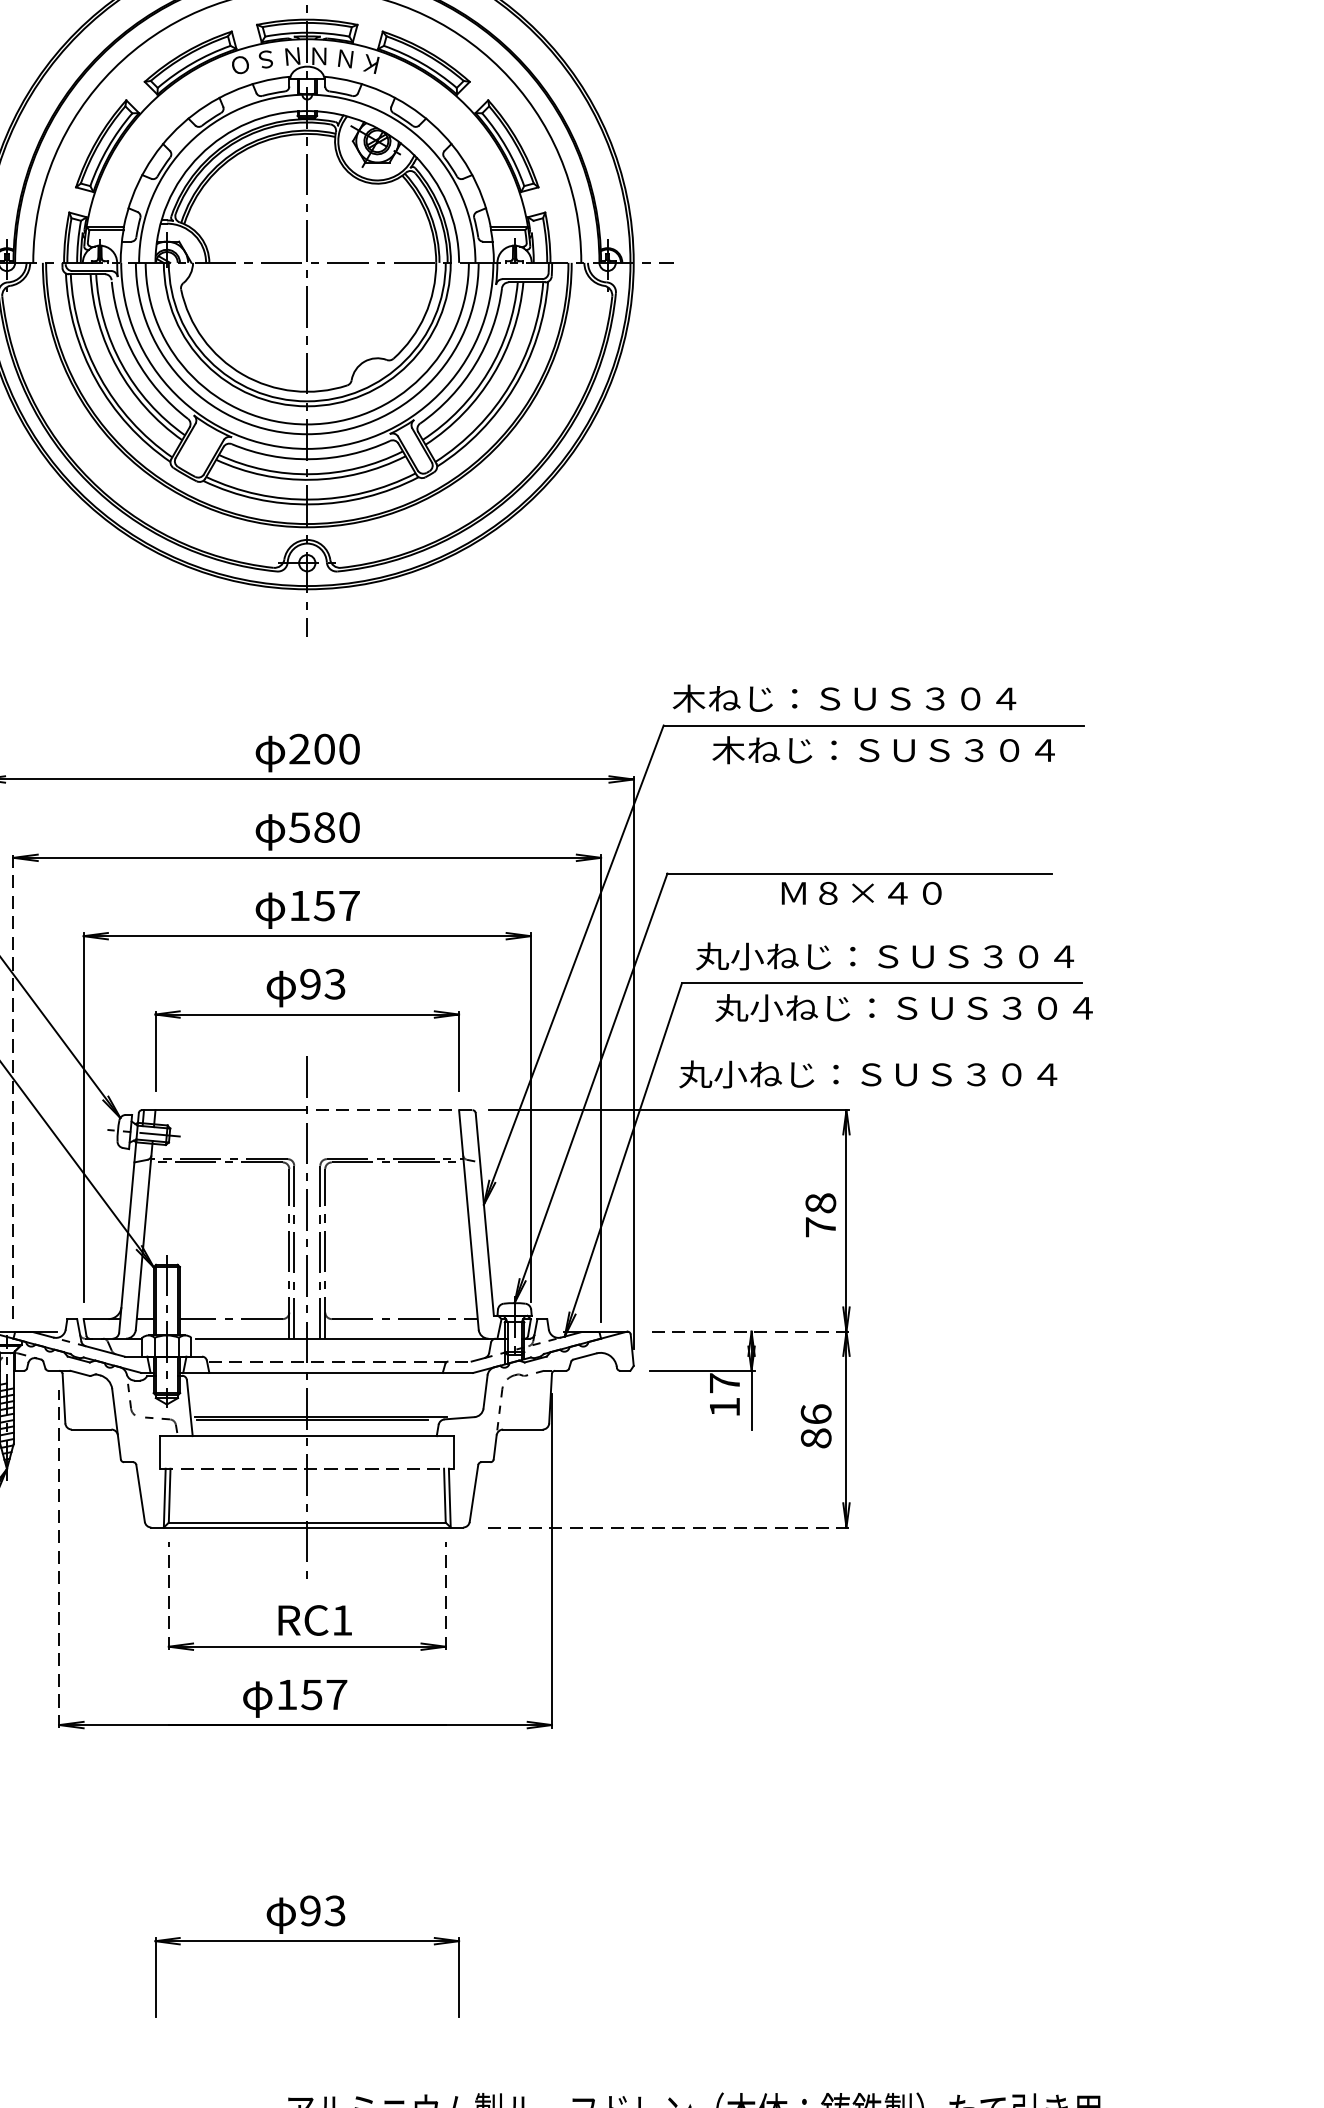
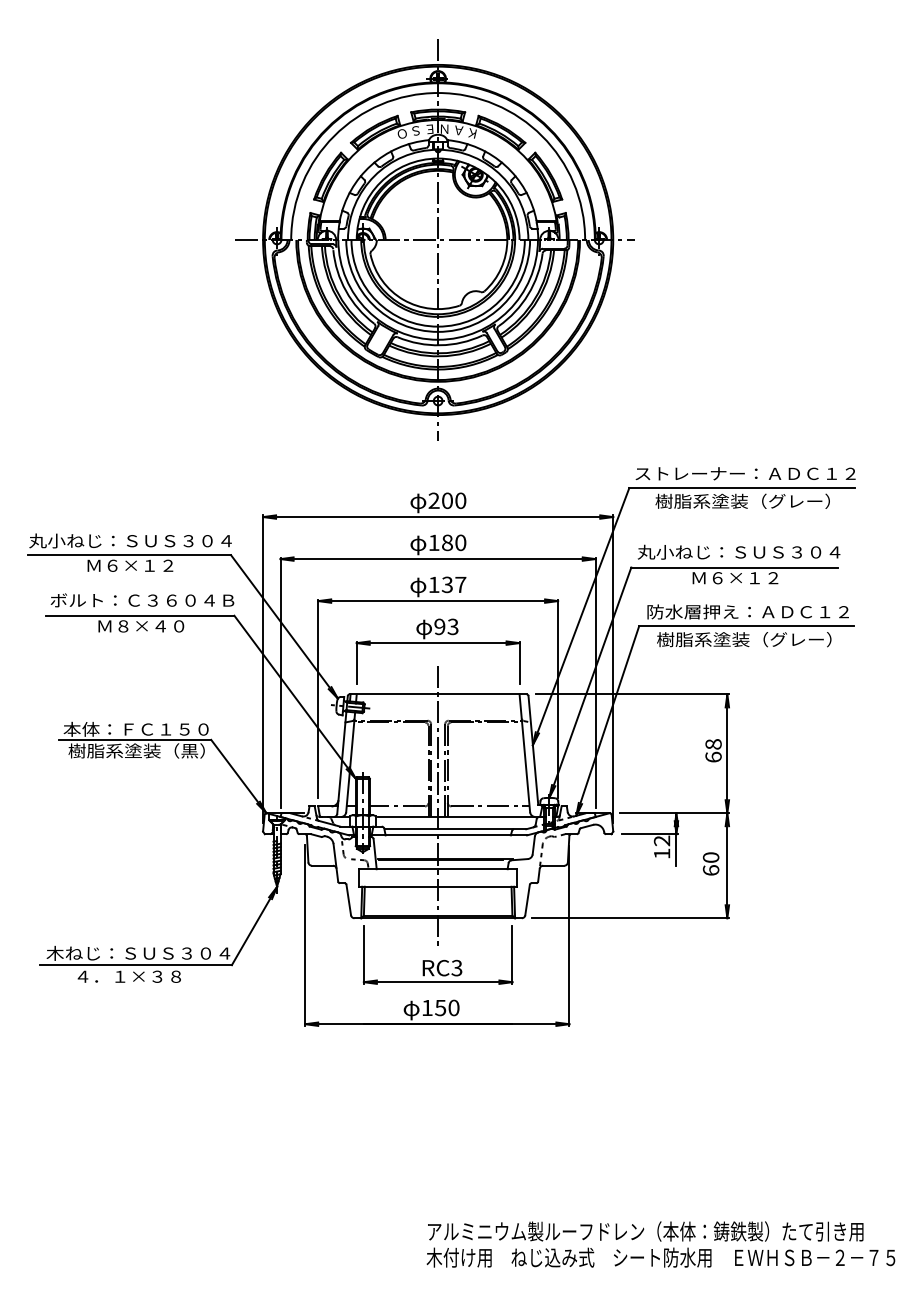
text: (292, 56) -> (430, 129), Ｎ -> Ｅ
text: (345, 58) -> (458, 130), Ｎ -> Ａ
text: (878, 698) -> (744, 473), 木ねじ：ＳＵＳ３０４ -> ストレーナー：ＡＤＣ１２
text: (884, 748) -> (747, 500), 木ねじ：ＳＵＳ３０４ -> 樹脂系塗装（グレー）
text: (298, 826) -> (433, 542), 580 -> 180
text: (880, 894) -> (745, 578), Ｍ８×４０ -> Ｍ６×１２
text: (324, 905) -> (447, 584), 157 -> 137
text: (884, 955) -> (747, 611), 丸小ねじ：ＳＵＳ３０４ -> 防水層押え：ＡＤＣ１２
text: (904, 1007) -> (758, 639), 丸小ねじ：ＳＵＳ３０４ -> 樹脂系塗装（グレー）
text: (867, 1073) -> (738, 551), moved
line: (13, 1089) -> (280, 683), dashed -> solid
line: (388, 1110) -> (481, 694), dashed -> solid
text: (820, 1225) -> (713, 756), 78 -> 68
line: (747, 1332) -> (674, 813), dashed -> solid
line: (339, 1362) -> (455, 829), dashed -> solid
text: (723, 1382) -> (661, 840), 17 -> 12
text: (816, 1425) -> (711, 863), 86 -> 60
line: (307, 1468) -> (438, 886), dashed -> solid
line: (665, 1527) -> (630, 918), dashed -> solid
line: (59, 1559) -> (305, 935), dashed -> solid
line: (168, 1595) -> (363, 954), dashed -> solid
line: (445, 1595) -> (512, 954), dashed -> solid
text: (341, 1619) -> (456, 967), RC1 -> RC3
text: (335, 1693) -> (453, 1007), 157 -> 150
part: (306, 1941) -> (437, 1140), removed

